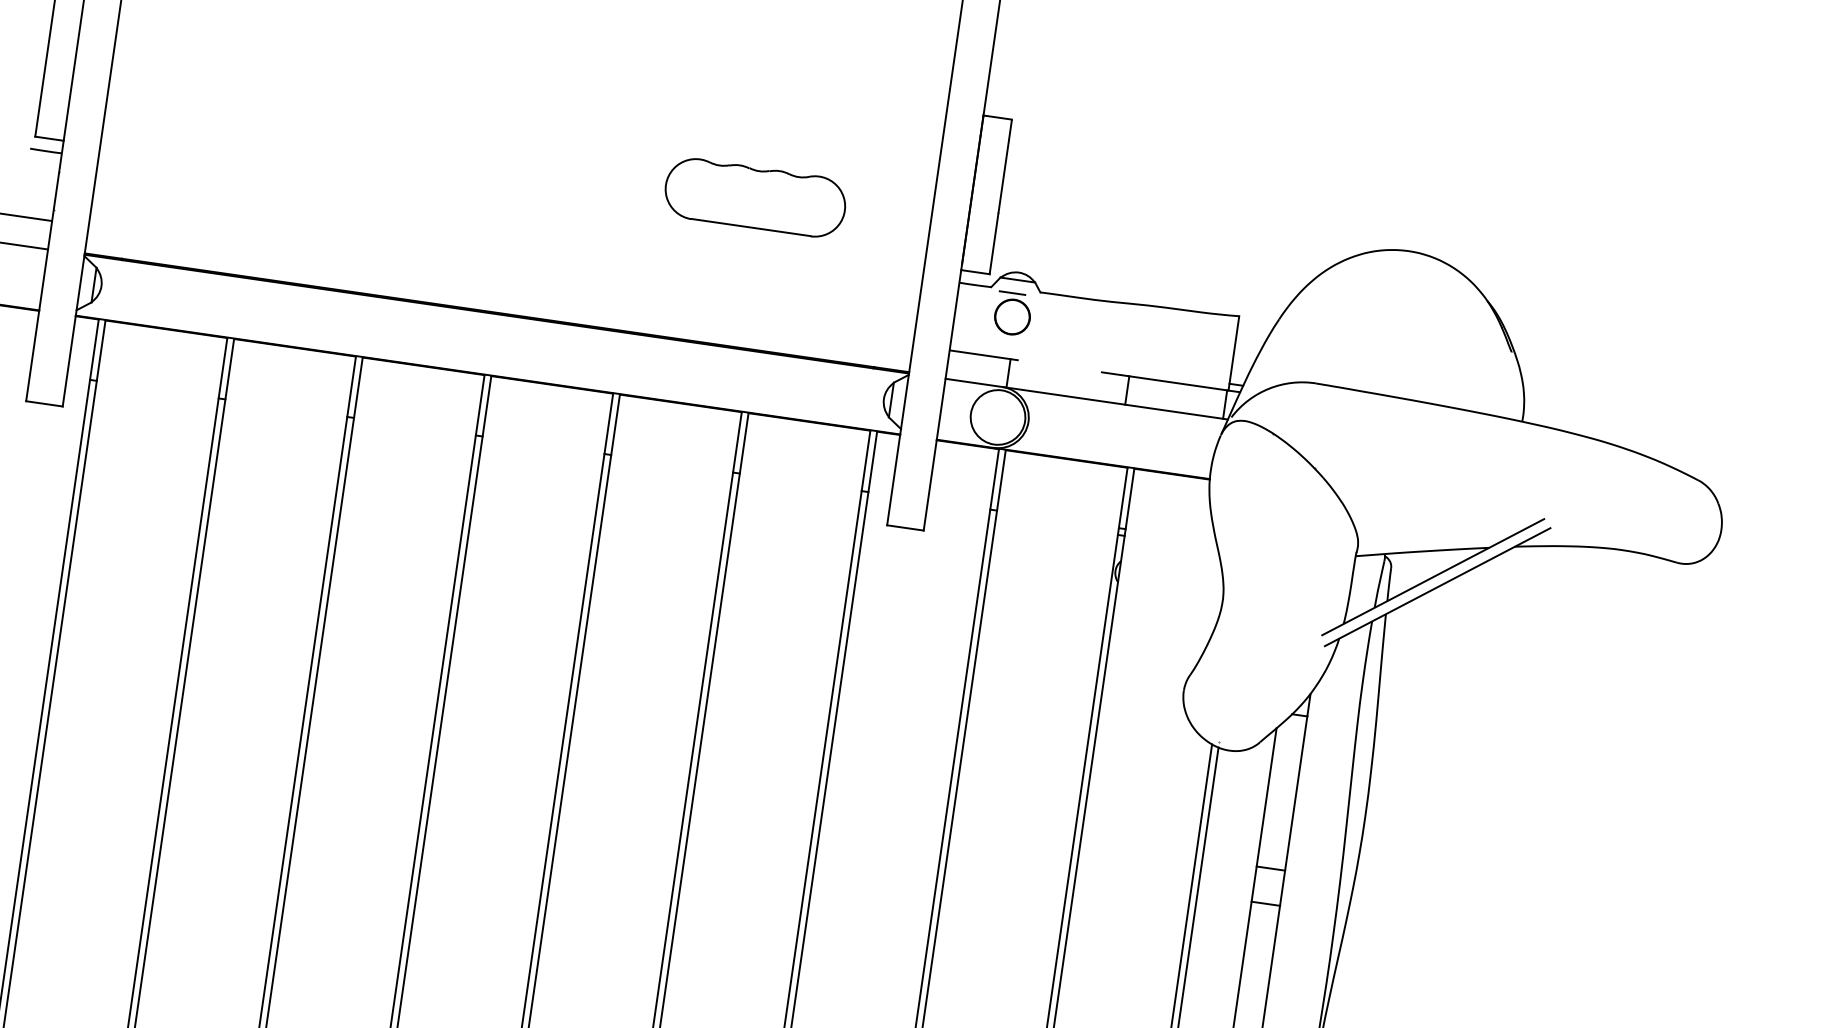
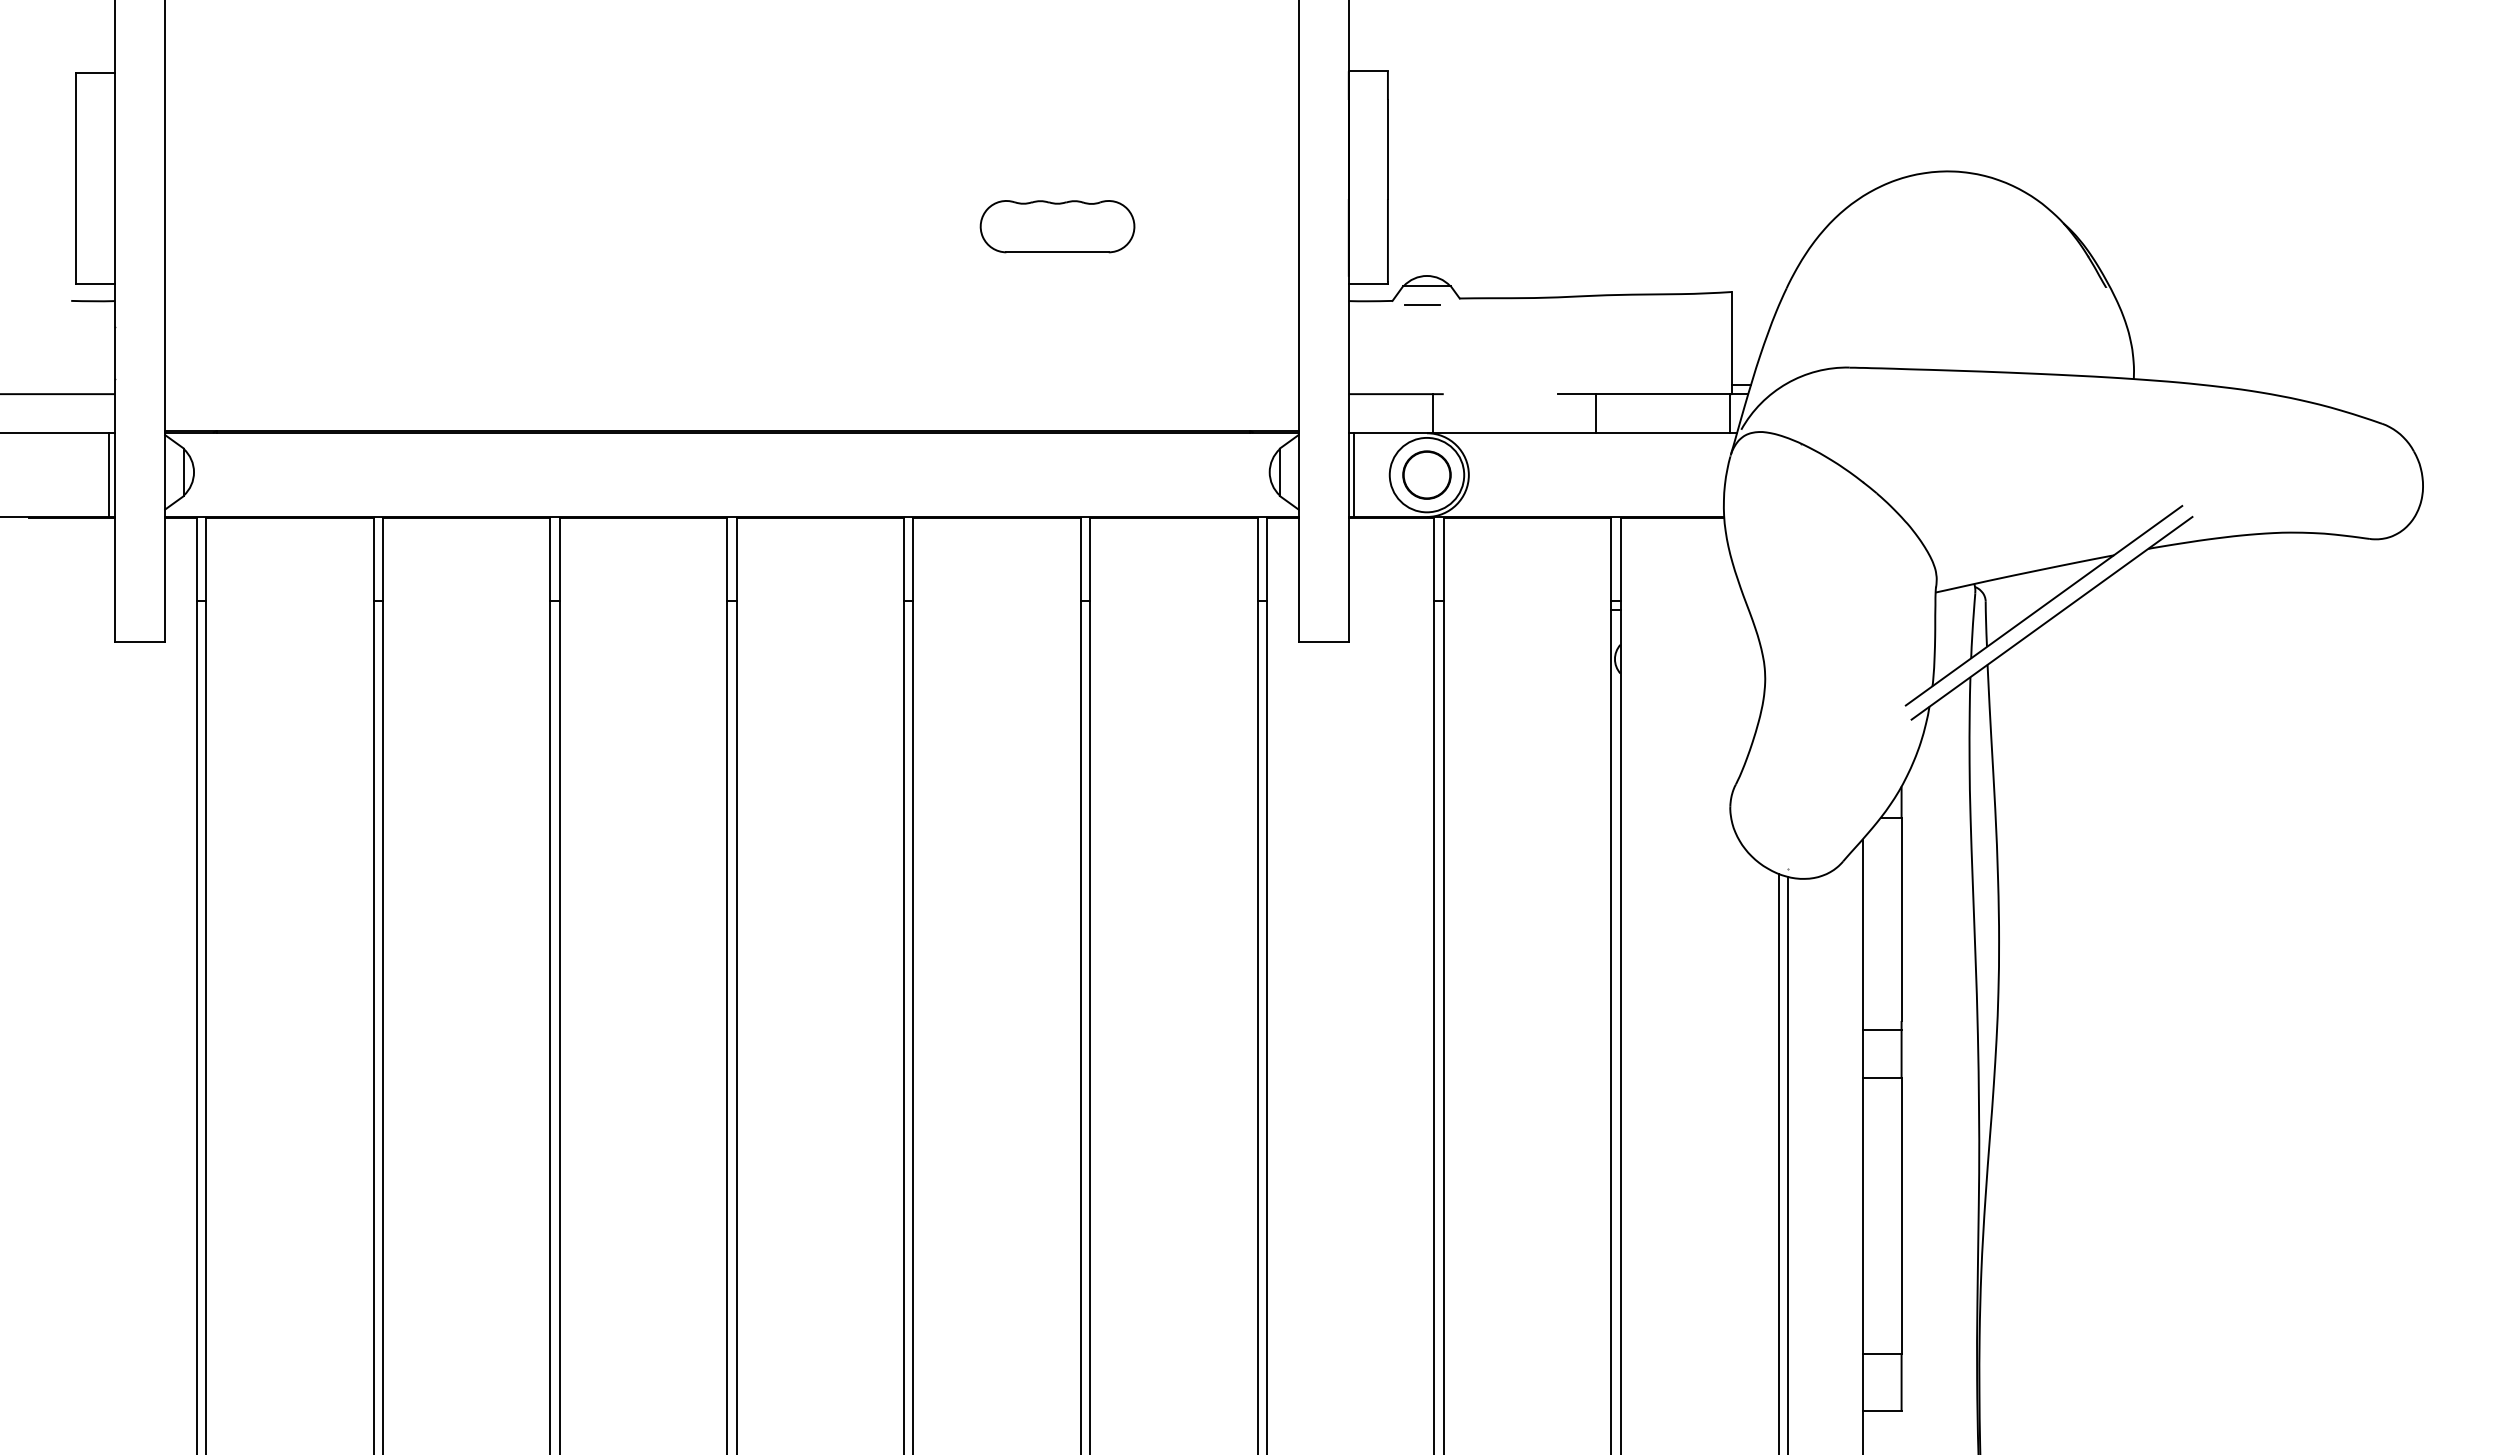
part: (755, 197) -> (1057, 226), size x0.62
line: (39, 278) -> (109, 474), added
circle: (1012, 316) -> (1426, 474), moved
line: (945, 409) -> (1354, 474), added

